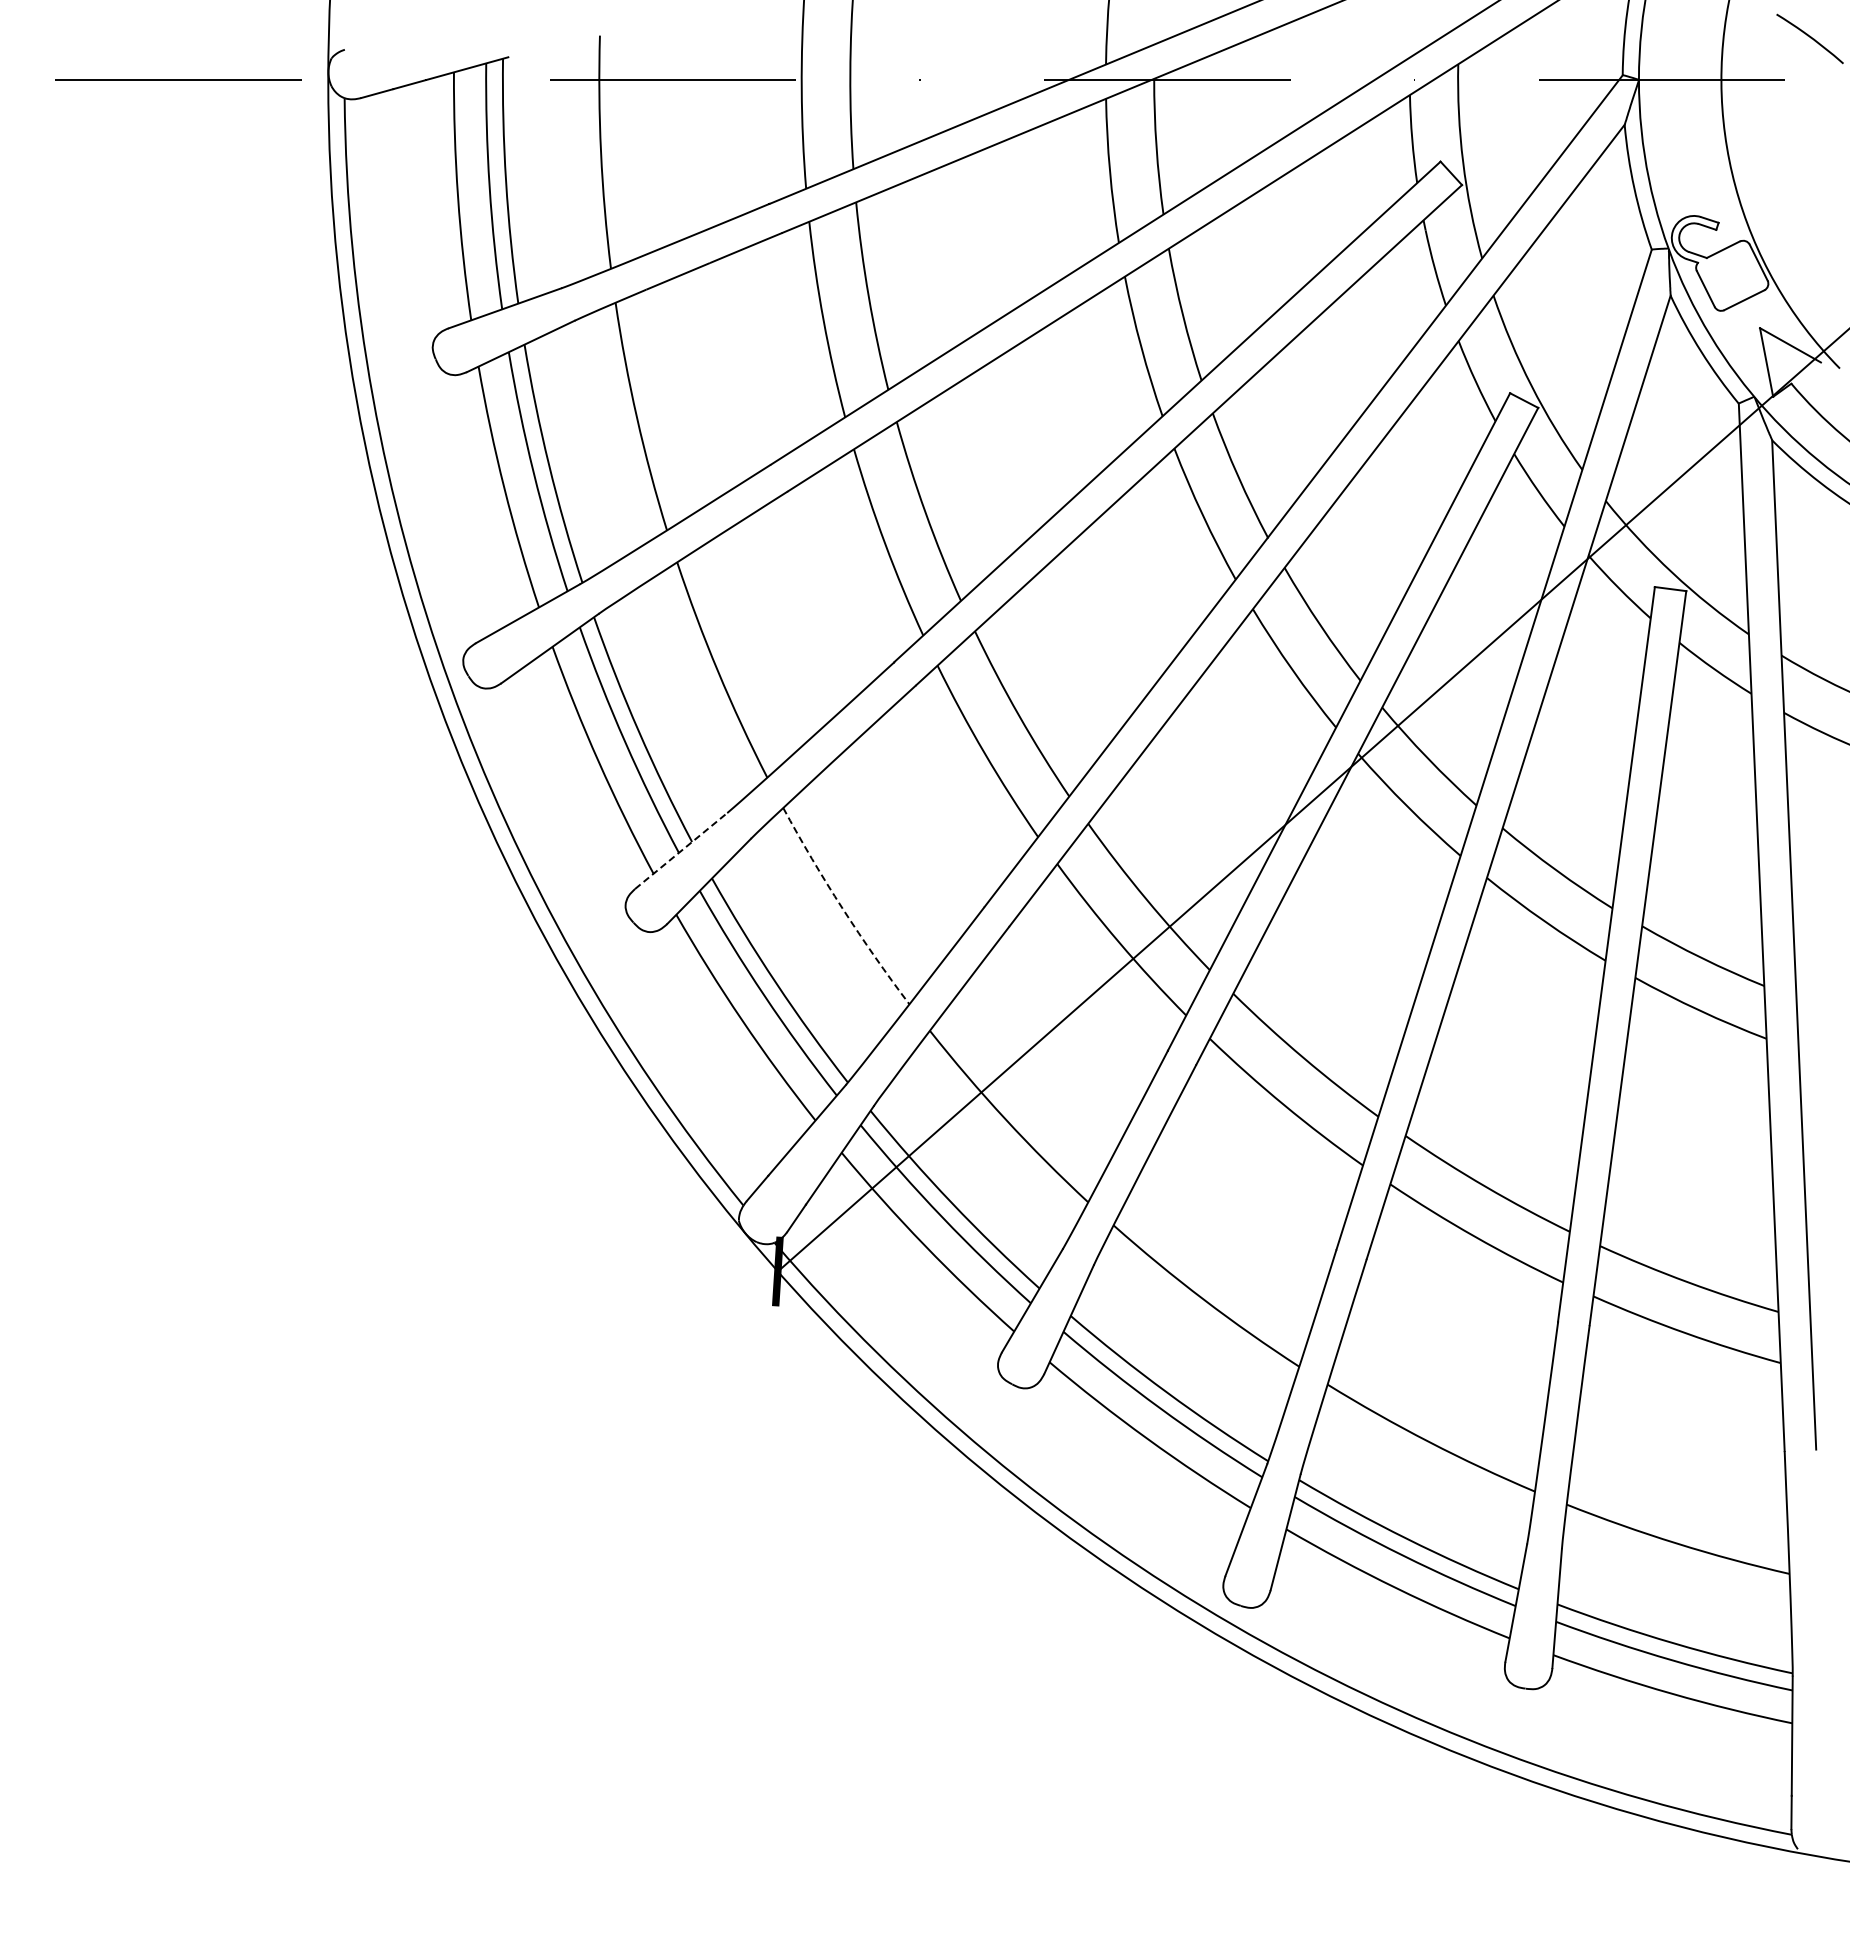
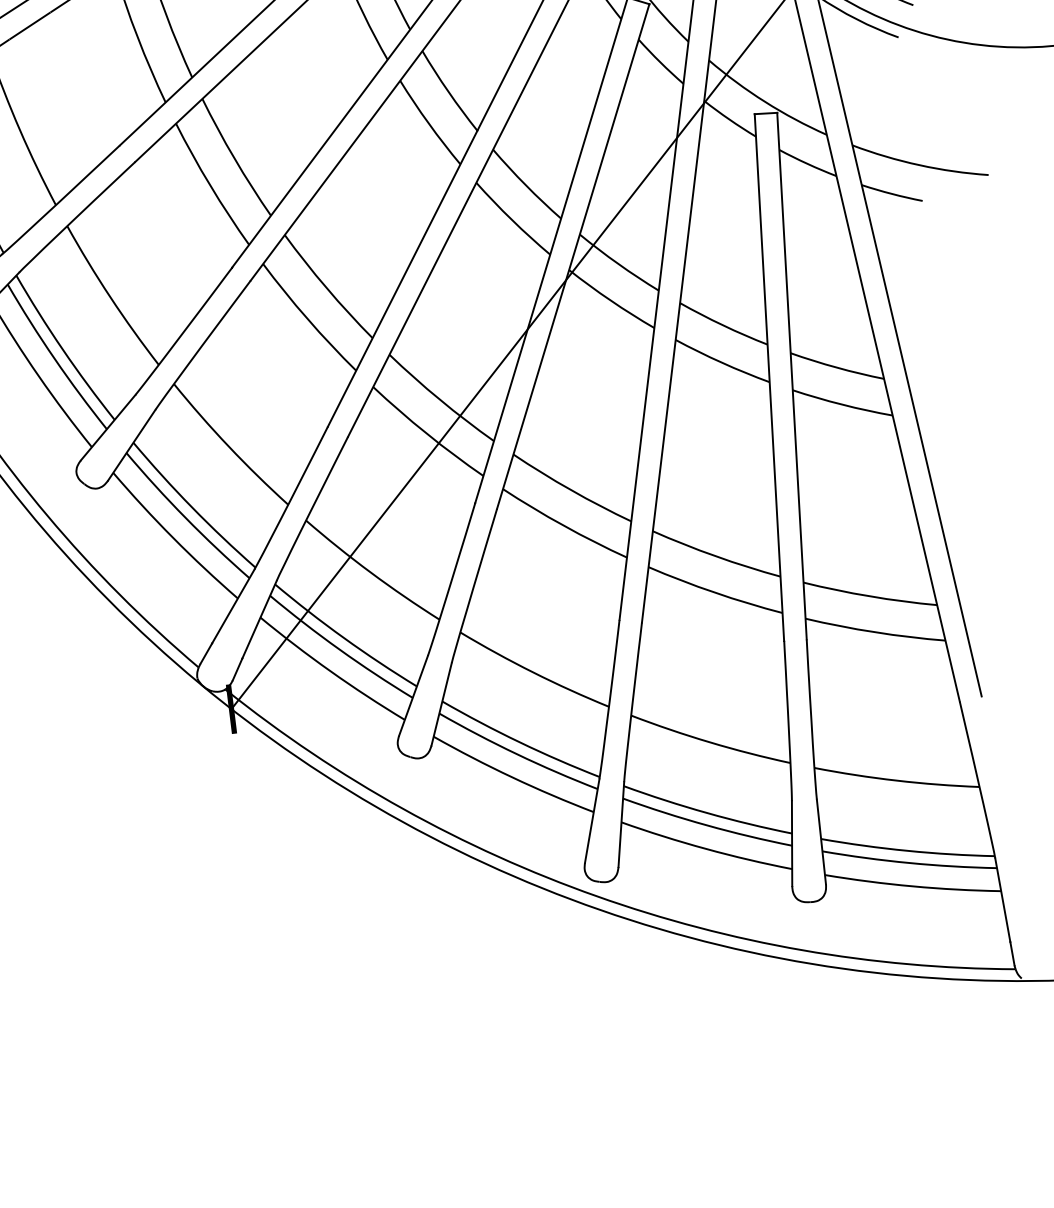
line: (681, 851) -> (108, 427), dashed -> solid
arc: (842, 908) -> (228, 446), dashed -> solid

